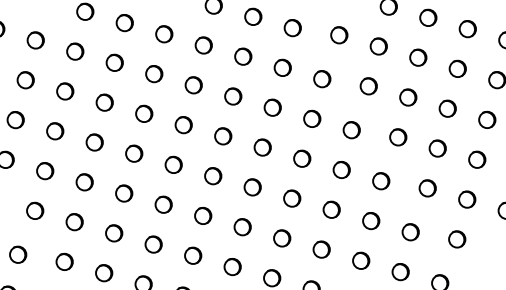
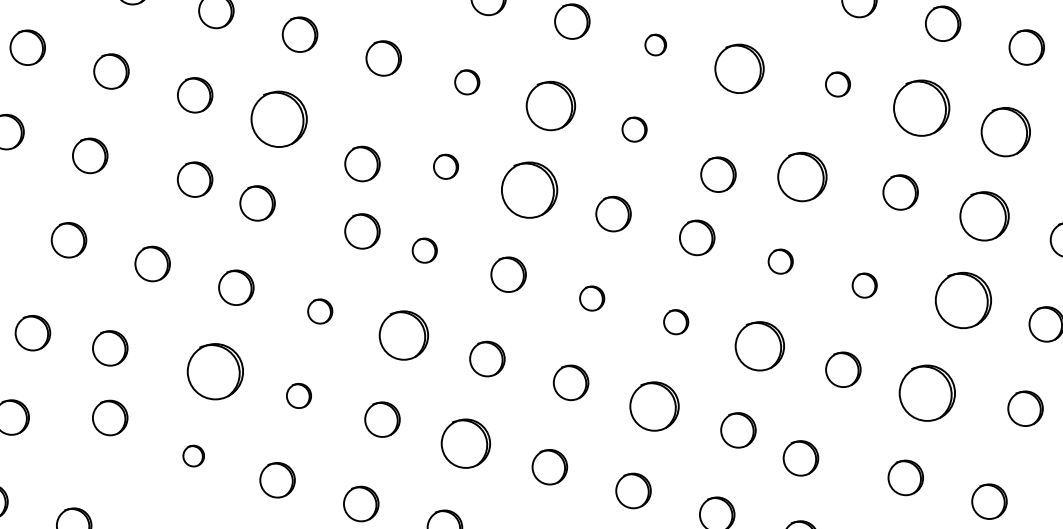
circle: (282, 67) -> (655, 44), size x0.6
circle: (322, 79) -> (740, 69), size x1.4
circle: (193, 85) -> (466, 82), size x0.7
circle: (368, 86) -> (837, 84), size x0.7
circle: (233, 96) -> (551, 105), size x1.4
circle: (408, 97) -> (922, 108), size x1.6
circle: (104, 102) -> (278, 118), size x1.6
circle: (272, 107) -> (634, 129), size x0.7
circle: (447, 108) -> (1004, 131), size x1.4
circle: (144, 113) -> (363, 163), moved
circle: (312, 118) -> (718, 173), moved
circle: (183, 125) -> (445, 167), size x0.7
circle: (351, 130) -> (801, 177), size x1.4
circle: (55, 131) -> (195, 180), moved
circle: (223, 136) -> (530, 190), size x1.6
circle: (437, 148) -> (983, 216), size x1.4
circle: (134, 153) -> (363, 230), moved
circle: (173, 164) -> (424, 250), size x0.7
circle: (341, 169) -> (780, 260), size x0.7
circle: (381, 181) -> (865, 286), size x0.7
circle: (252, 187) -> (591, 298), size x0.7
circle: (427, 188) -> (962, 300), size x1.6
circle: (124, 193) -> (320, 311), size x0.7
circle: (292, 198) -> (676, 322), size x0.7
circle: (163, 204) -> (403, 334), size x1.4
circle: (331, 209) -> (759, 345), size x1.4
circle: (35, 210) -> (110, 347), moved
circle: (74, 222) -> (214, 372), size x1.6
circle: (410, 232) -> (926, 394), size x1.6
circle: (114, 233) -> (299, 396), size x0.7
circle: (282, 238) -> (655, 406), size x1.4
circle: (18, 254) -> (110, 417), moved
circle: (193, 255) -> (466, 442), size x1.4
circle: (361, 260) -> (801, 457), moved
circle: (64, 261) -> (193, 455), size x0.6

